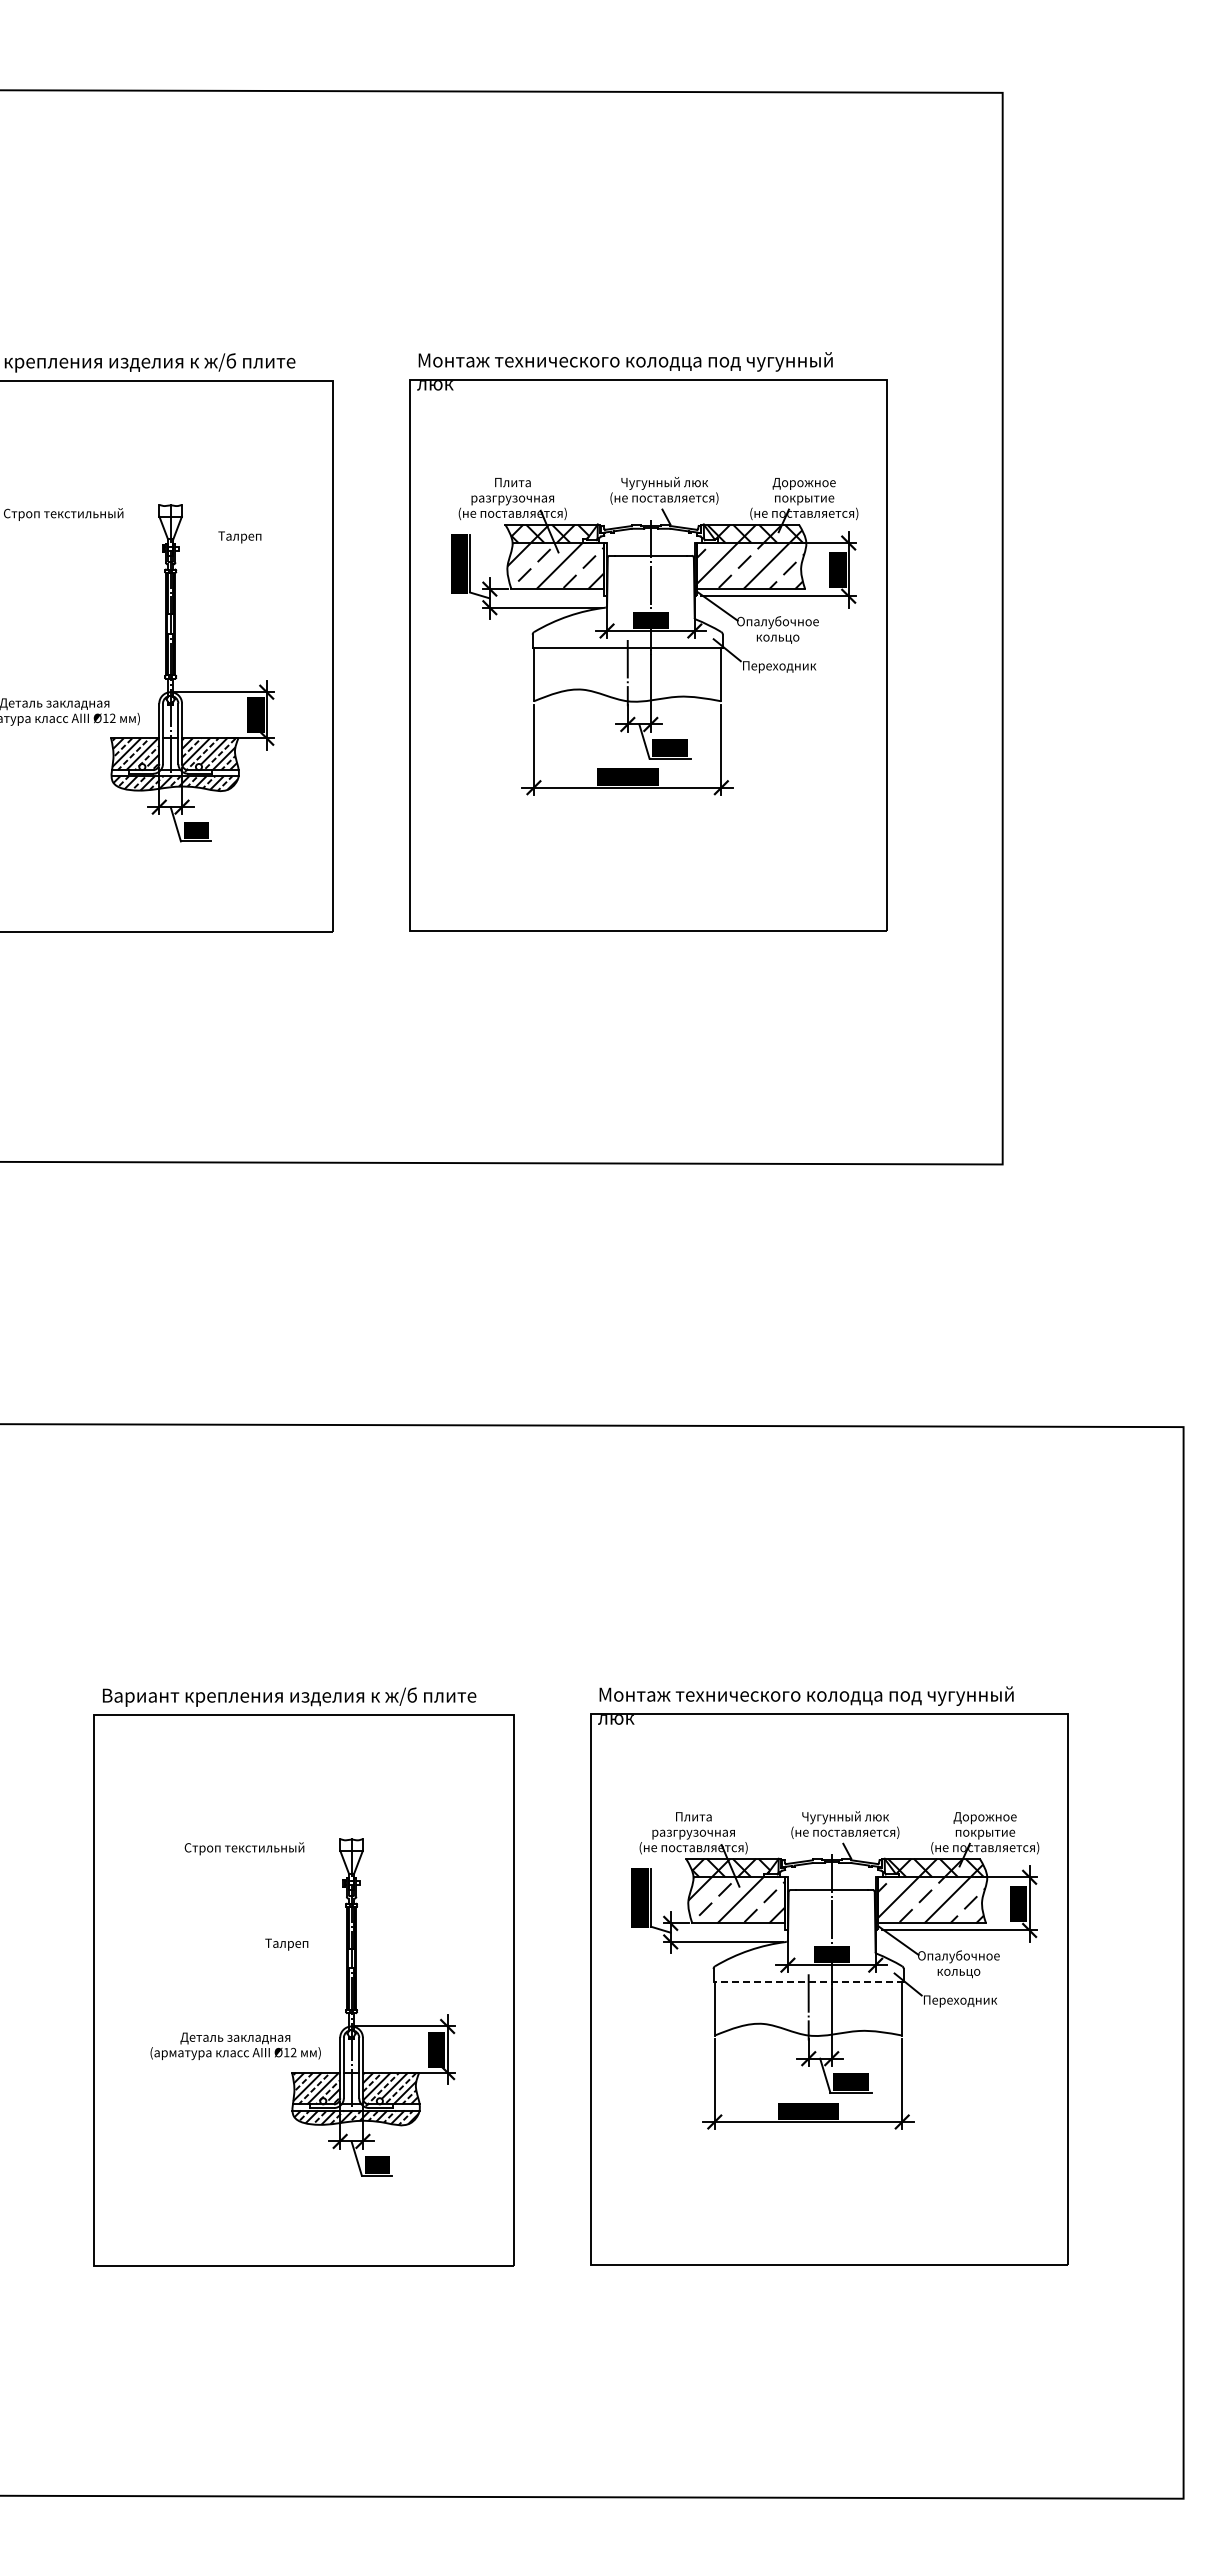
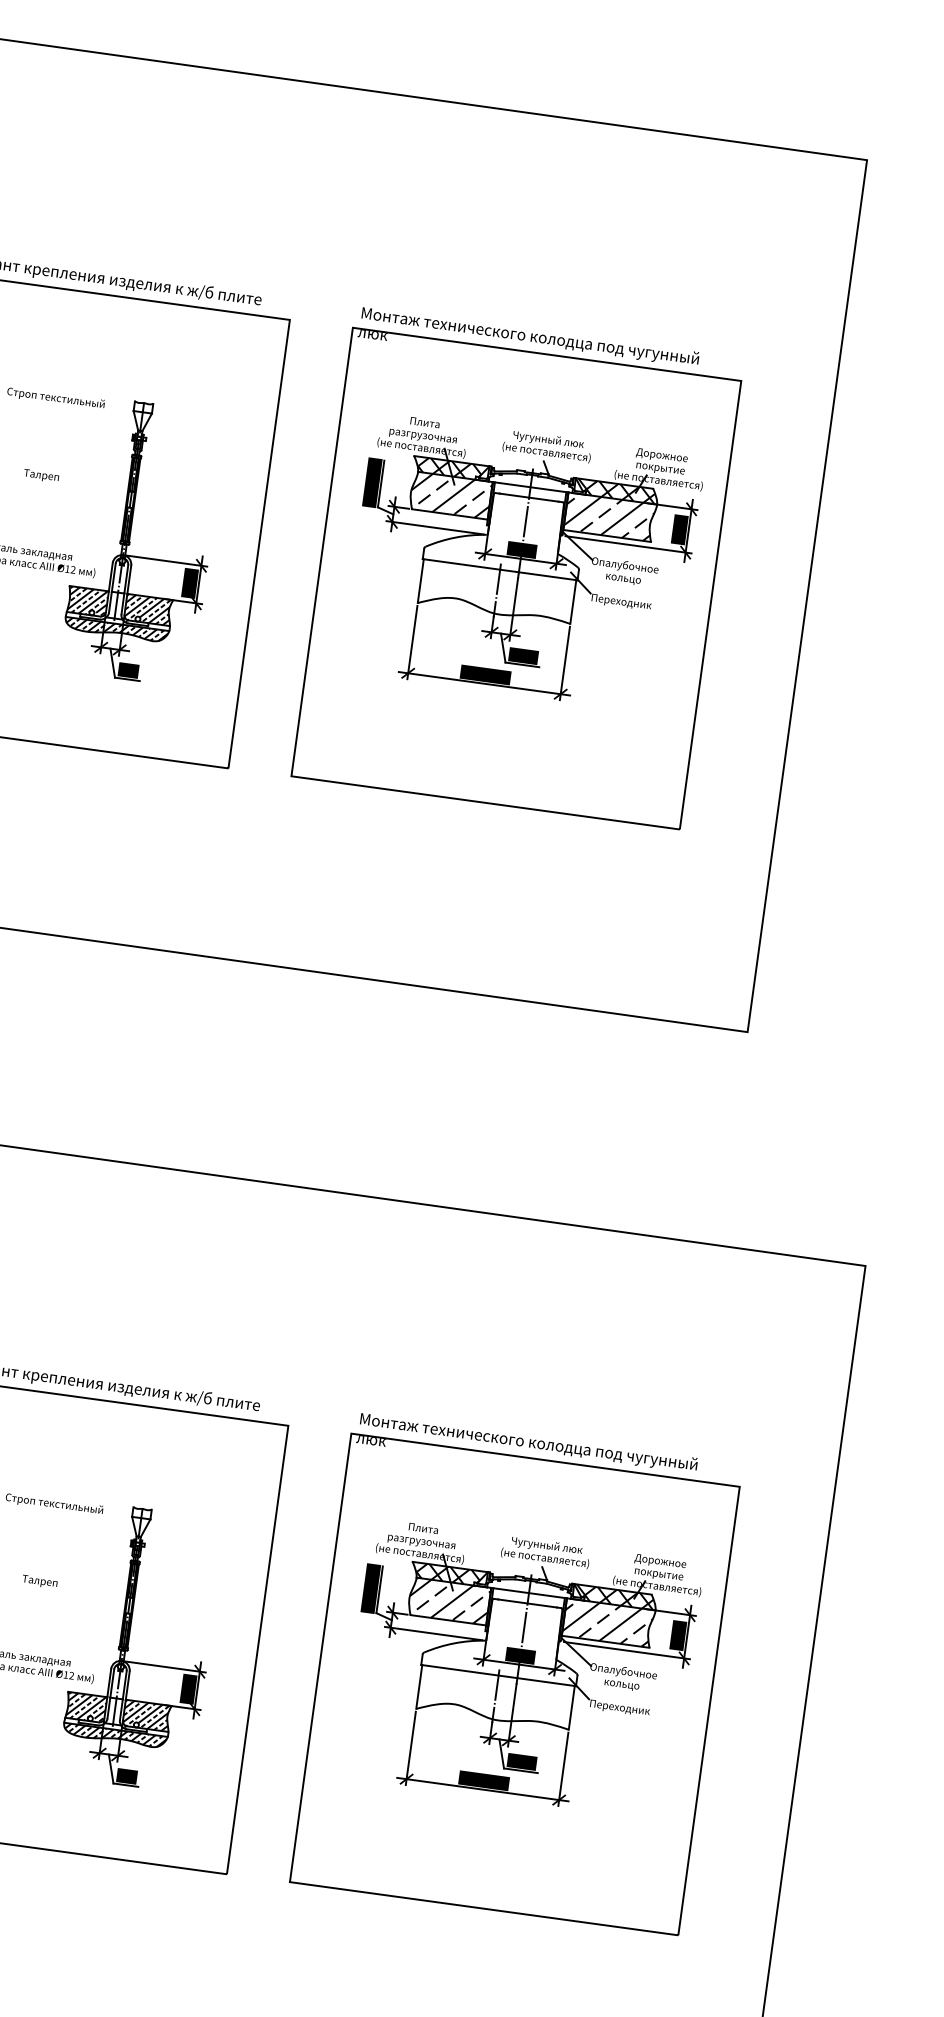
text: (239, 537) -> (41, 476), moved
line: (650, 543) -> (530, 487), added
line: (831, 1877) -> (528, 1593), added
text: (286, 1944) -> (39, 1581), moved
line: (808, 1981) -> (498, 1675), dashed -> solid

